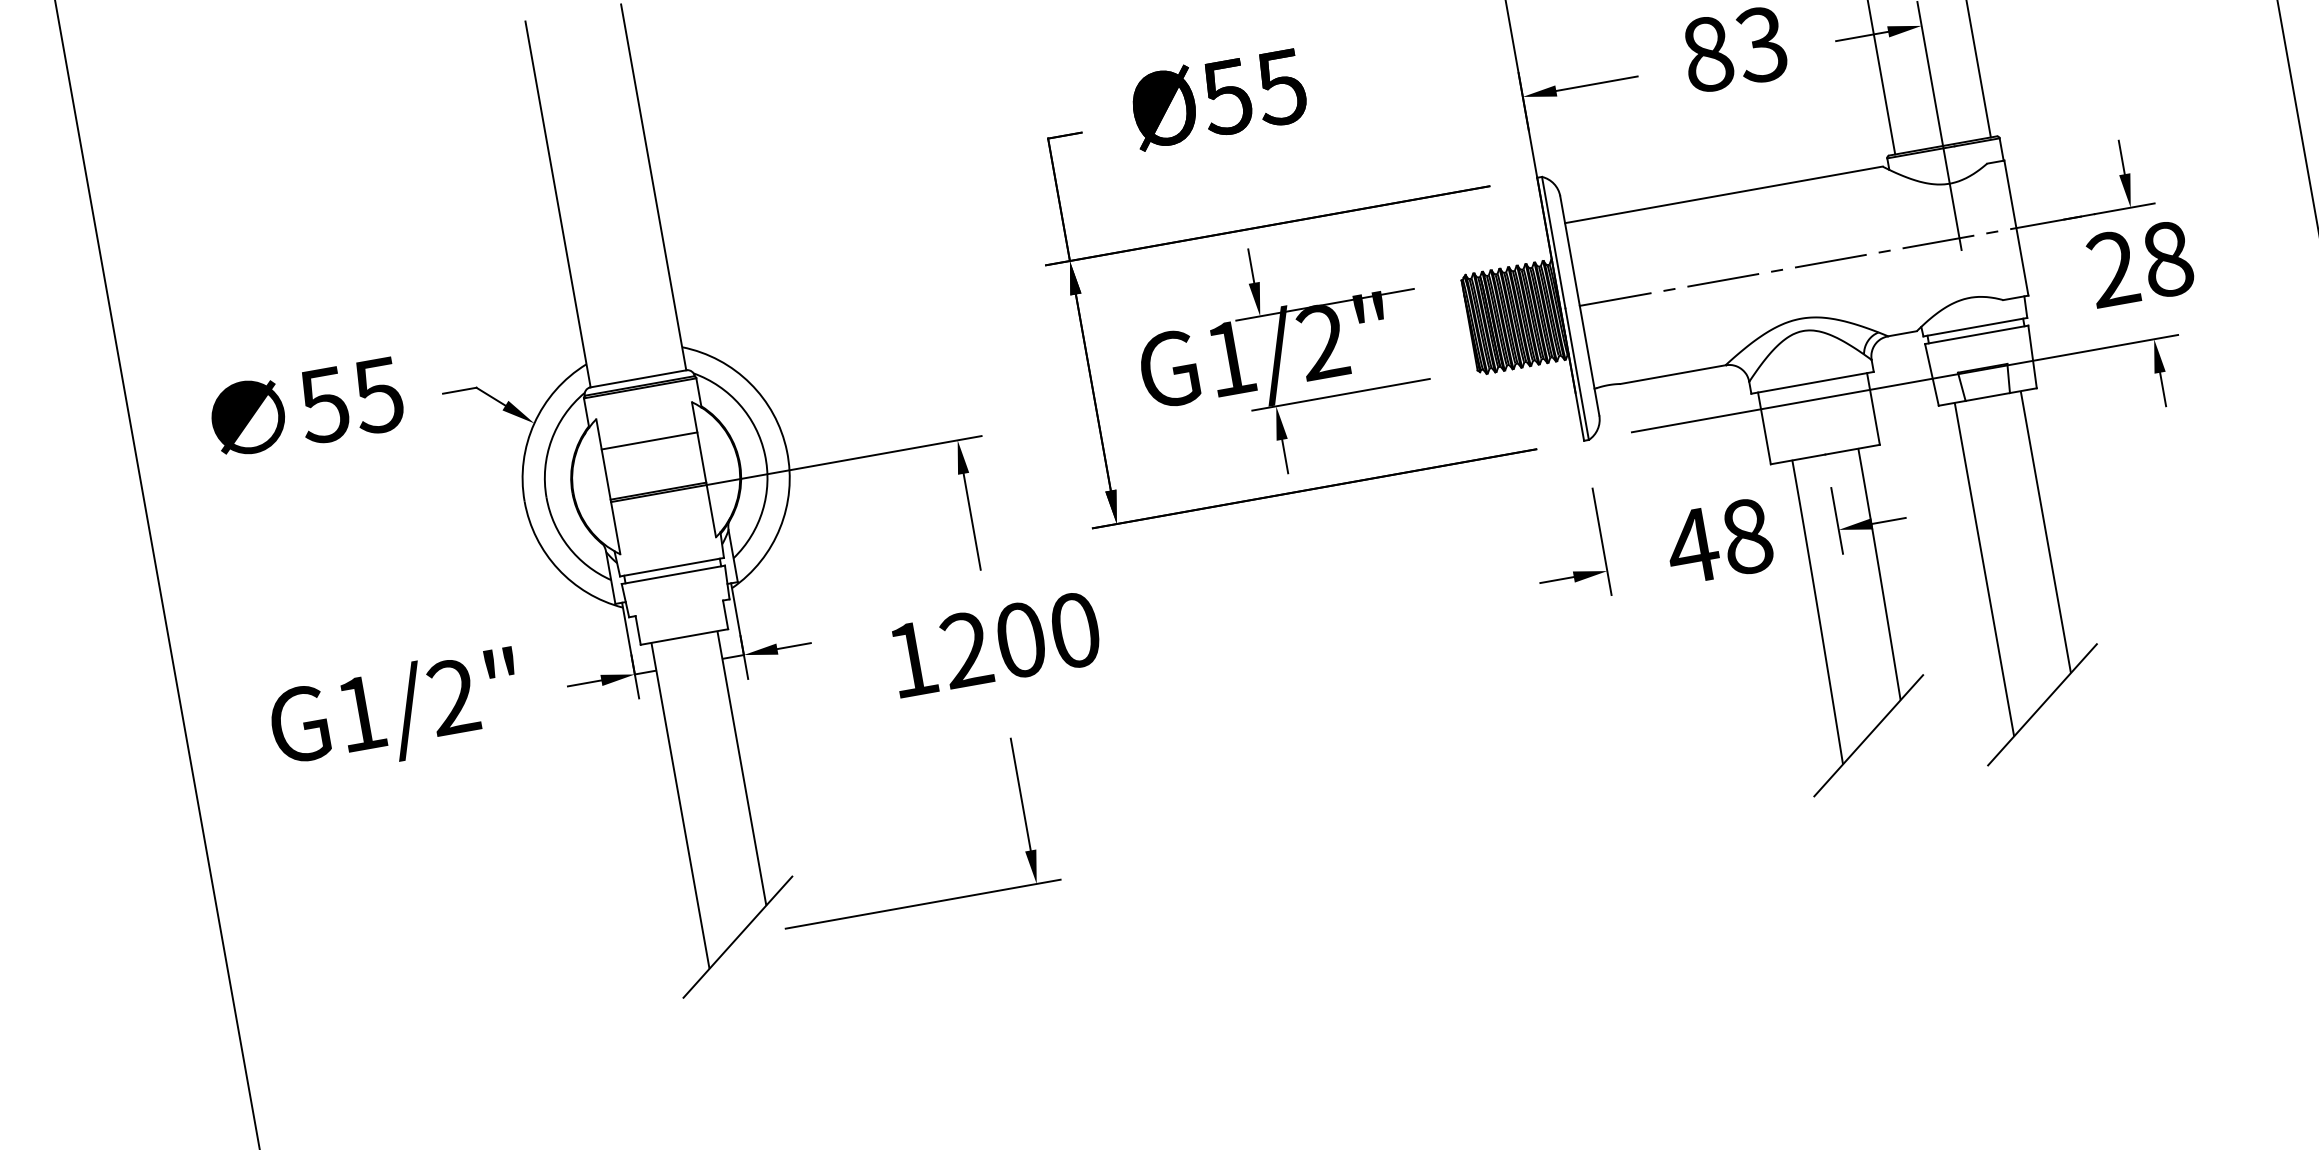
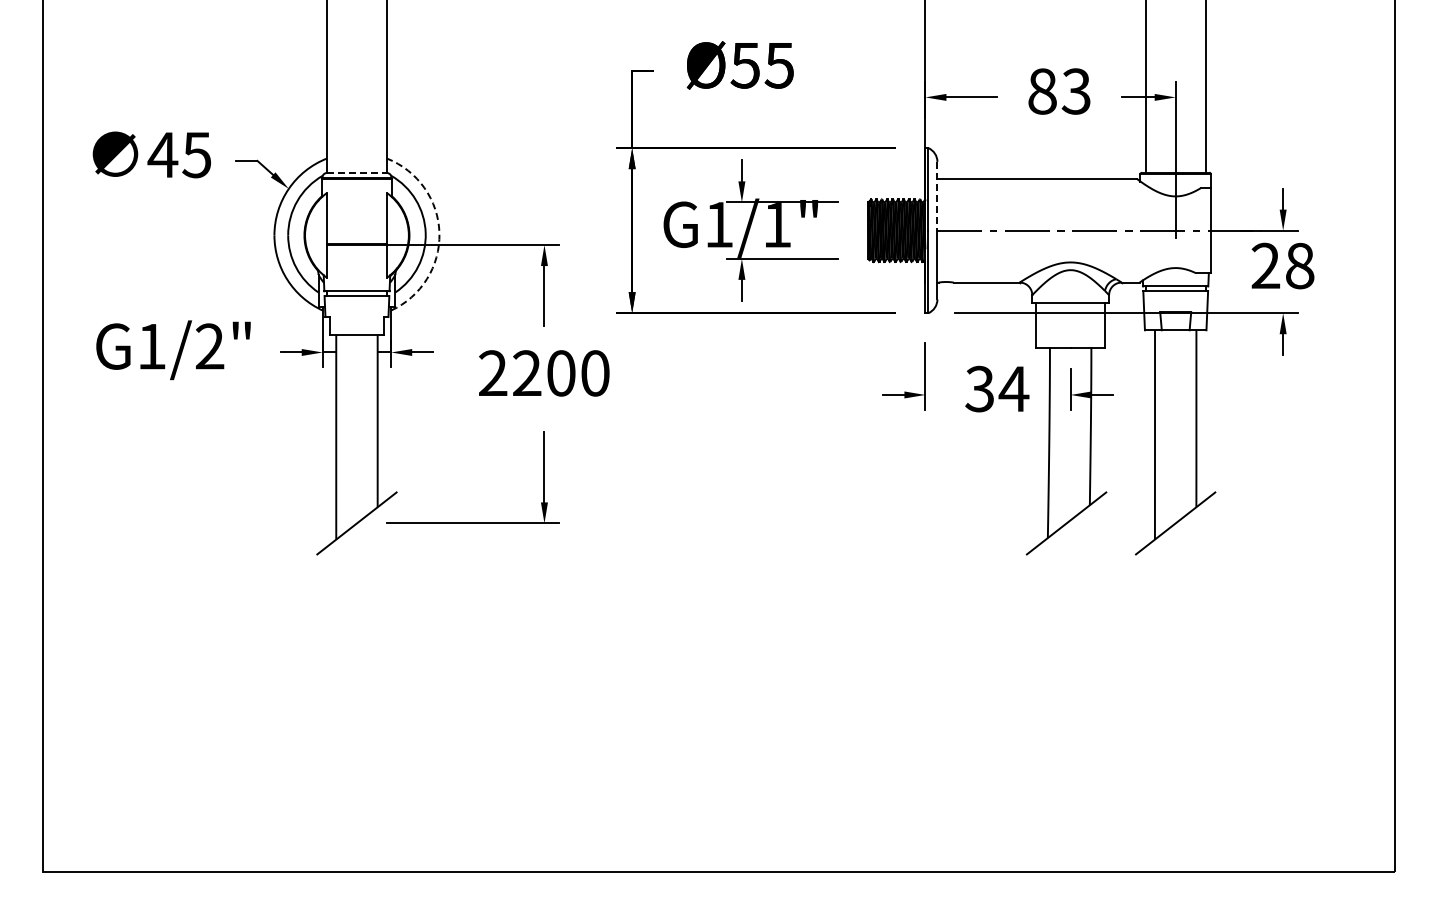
line: (1570, 251) -> (937, 196), solid -> dashed
text: (1323, 343) -> (777, 225), G1/2" -> G1/1"
line: (639, 379) -> (357, 173), solid -> dashed
text: (323, 406) -> (162, 155), 55 -> 45
line: (648, 441) -> (356, 212), removed
arc: (787, 451) -> (439, 233), solid -> dashed
text: (1718, 540) -> (996, 388), 48 -> 34
text: (912, 657) -> (493, 372), 1200 -> 2200

